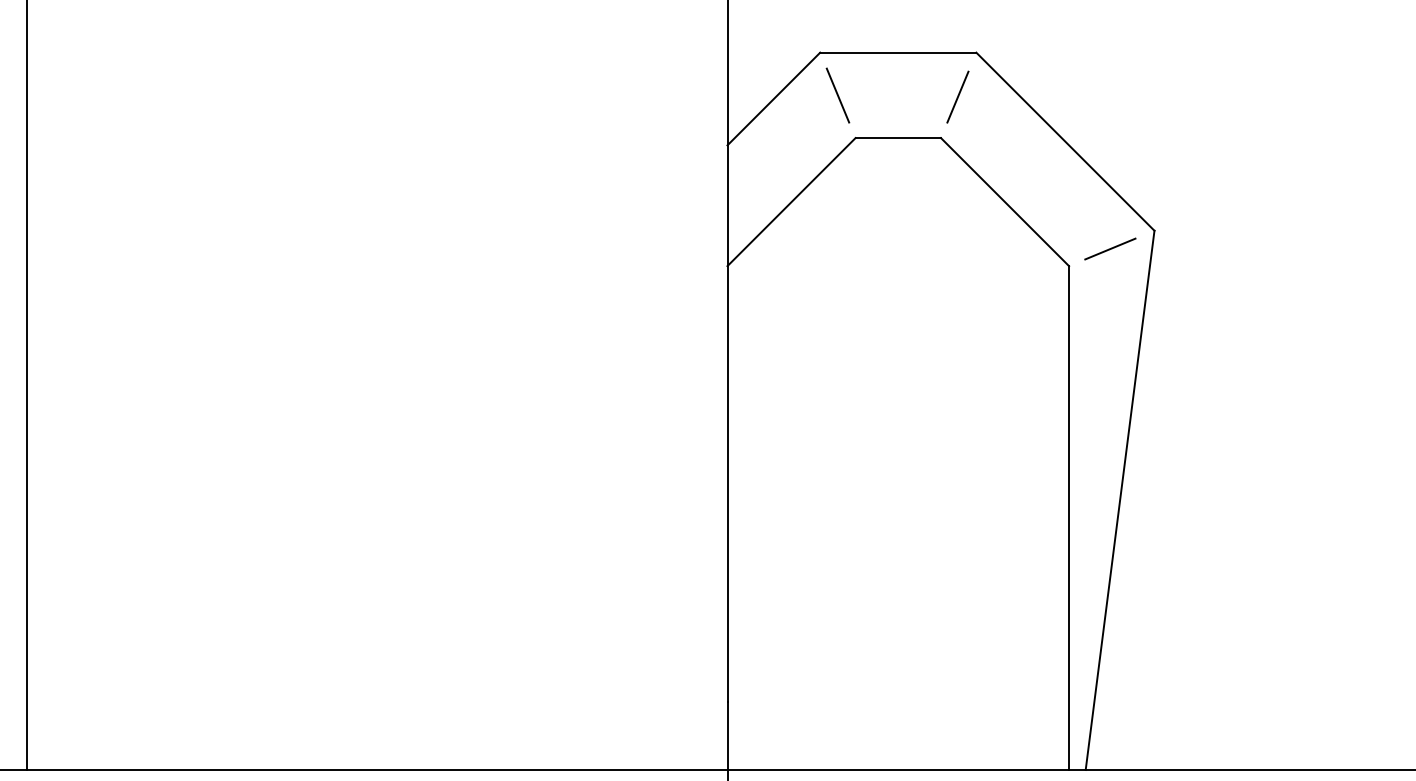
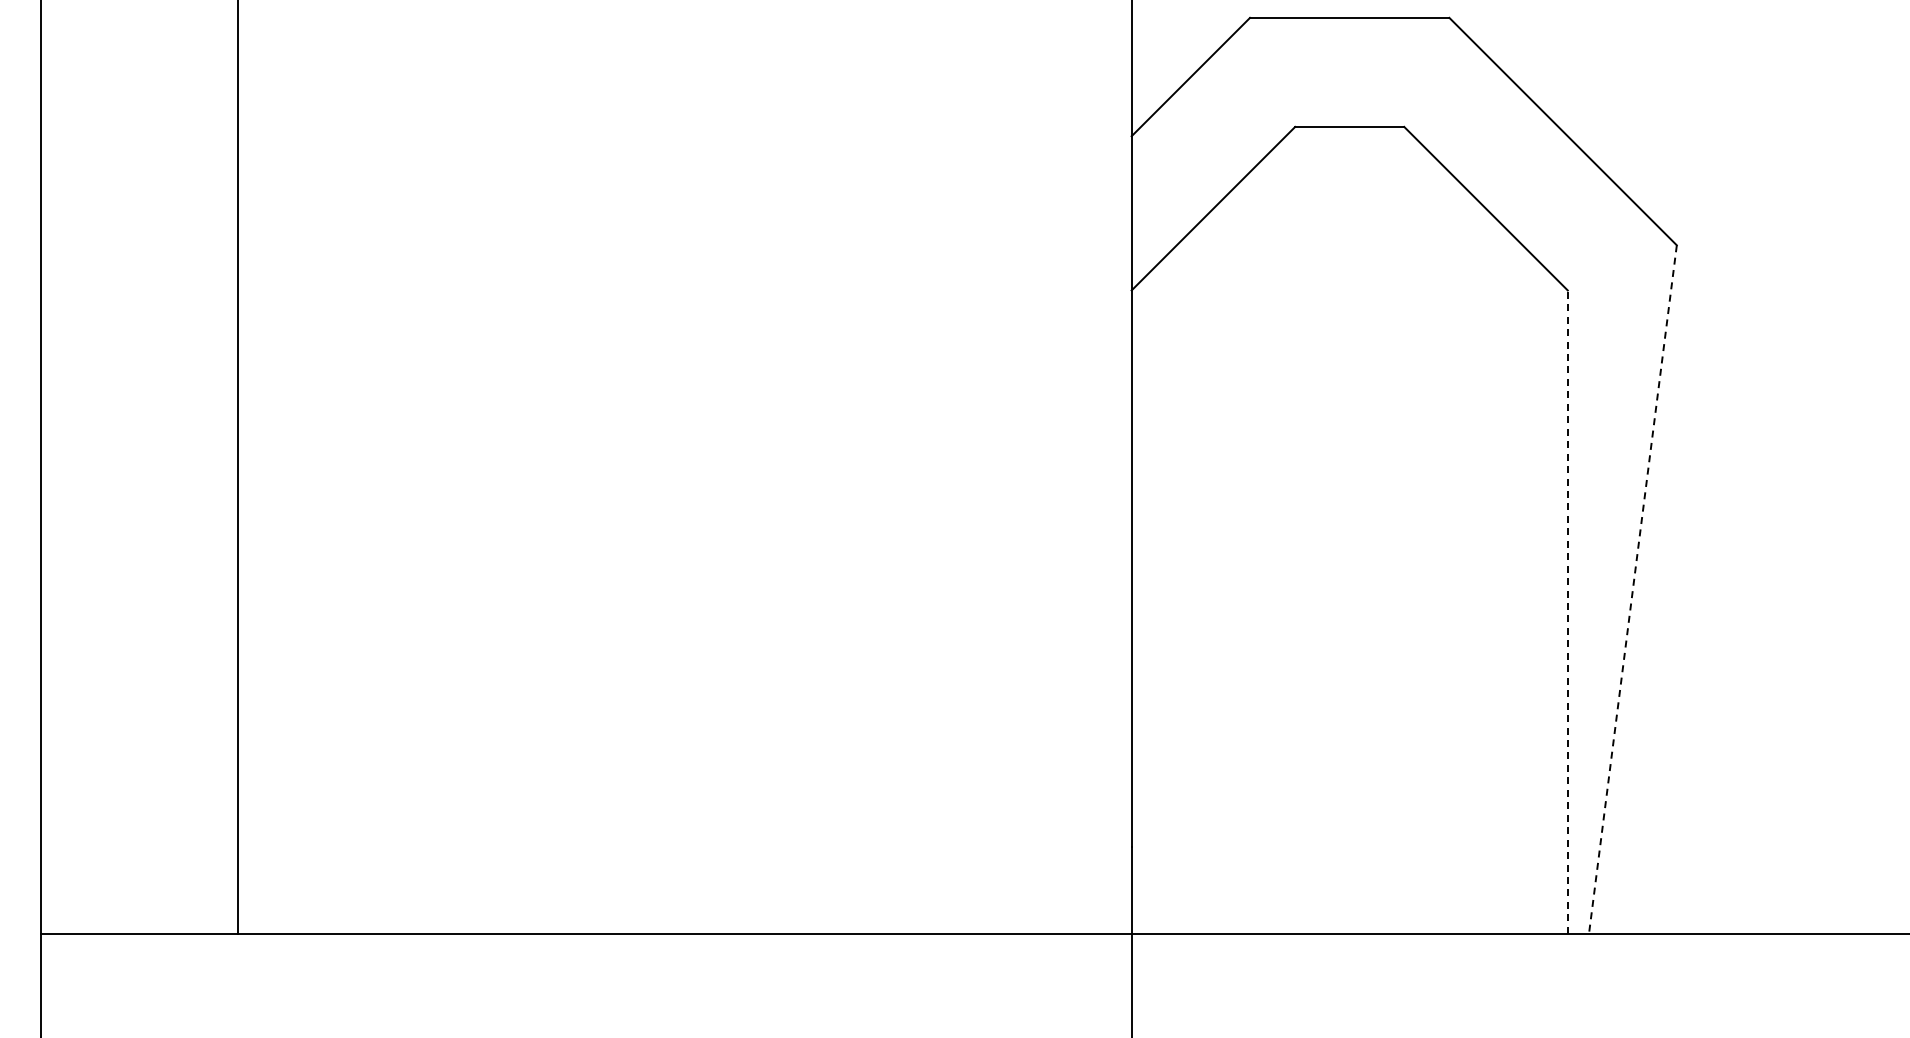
line: (837, 95) -> (1272, 72), removed
line: (957, 97) -> (1425, 74), removed
line: (1110, 248) -> (1620, 268), removed
line: (1119, 501) -> (1632, 590), solid -> dashed
line: (1068, 518) -> (1567, 612), solid -> dashed

